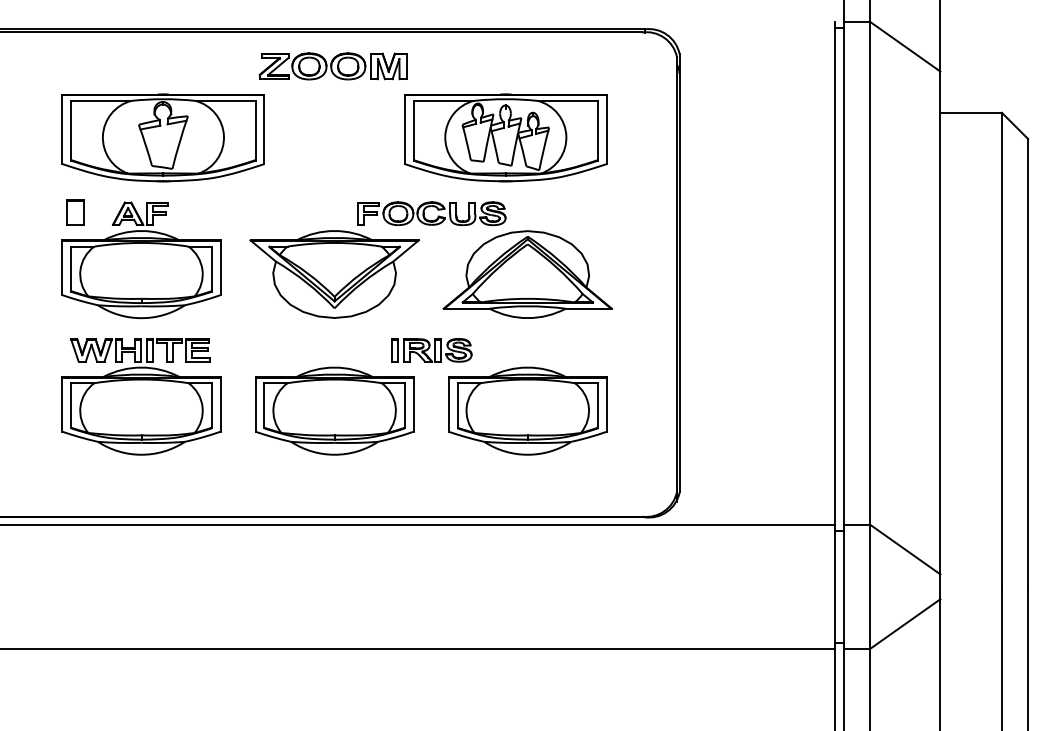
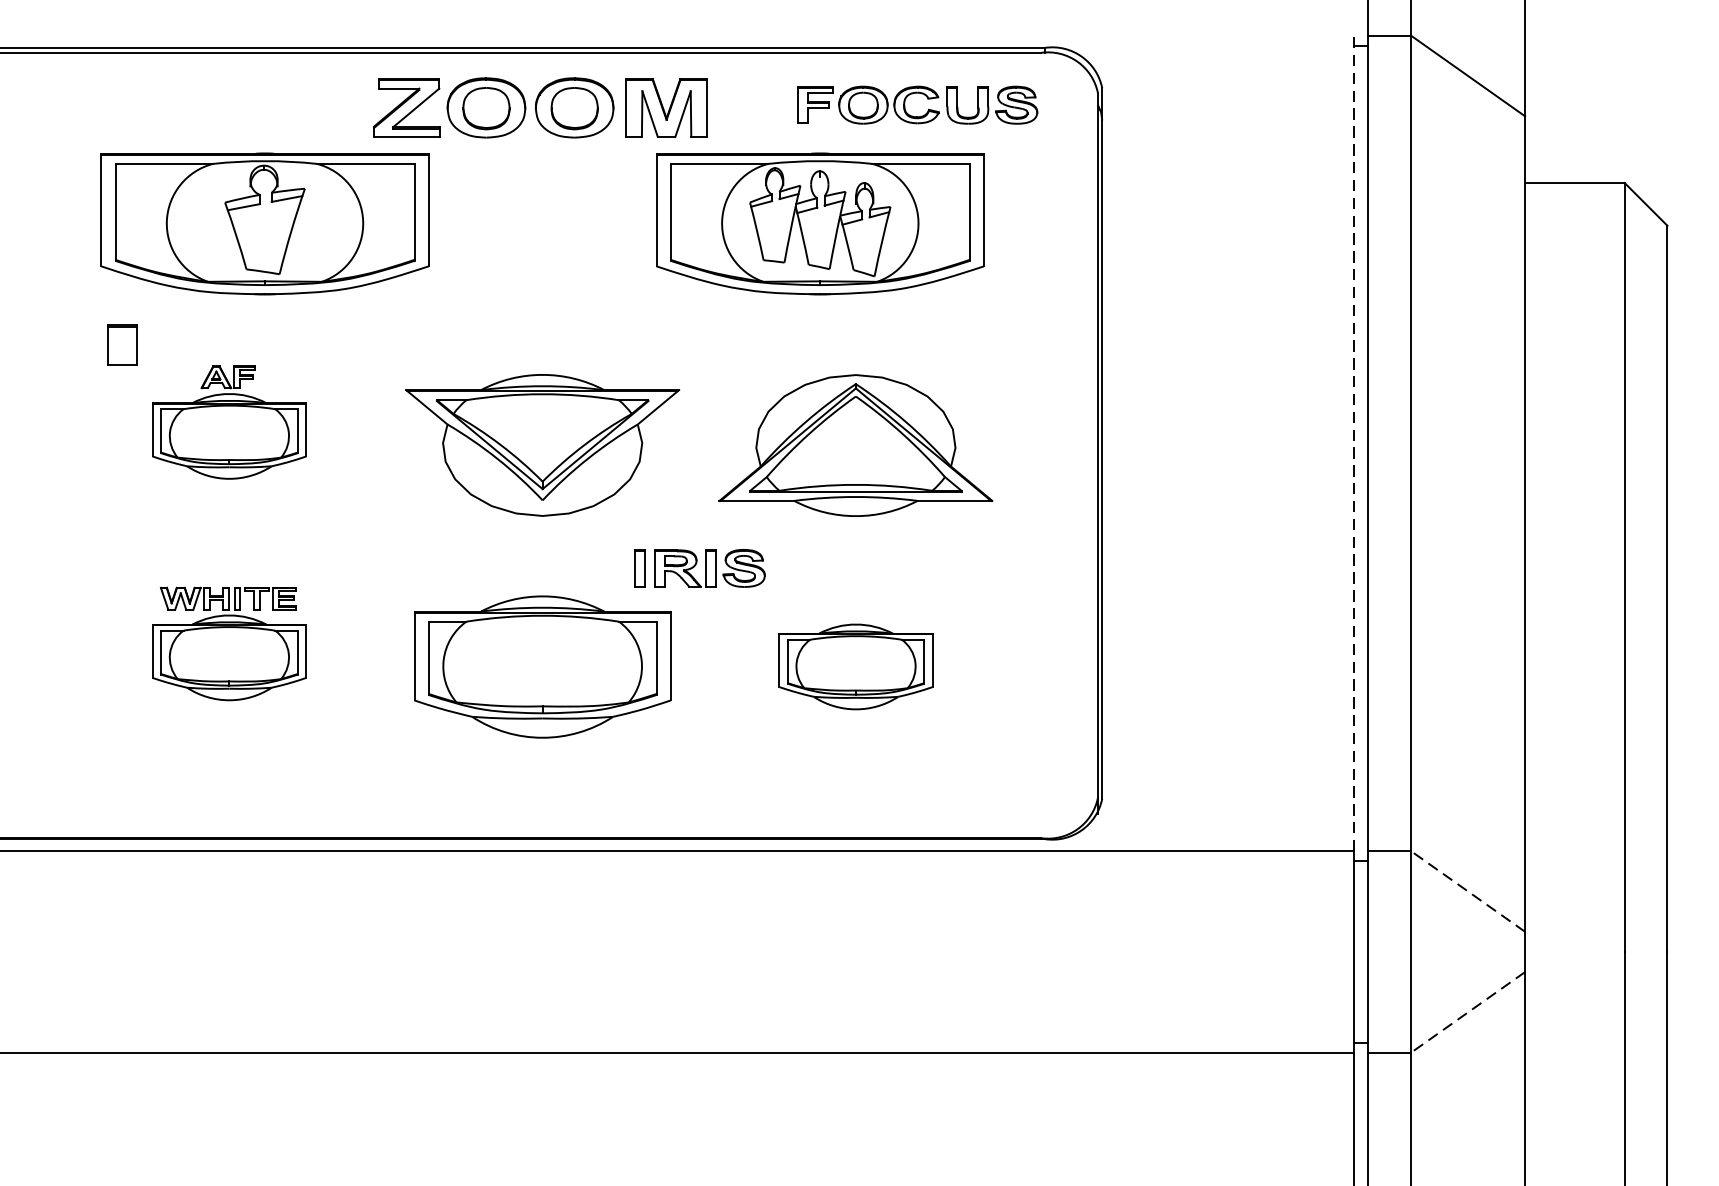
part: (332, 66) -> (539, 108), size x1.4
part: (429, 207) -> (913, 95), moved
part: (141, 260) -> (229, 422), size x0.6
line: (835, 272) -> (1354, 442), solid -> dashed
part: (141, 396) -> (229, 643), size x0.6
part: (527, 410) -> (855, 665), size x0.6
line: (904, 549) -> (1466, 891), solid -> dashed
line: (904, 624) -> (1466, 1013), solid -> dashed

